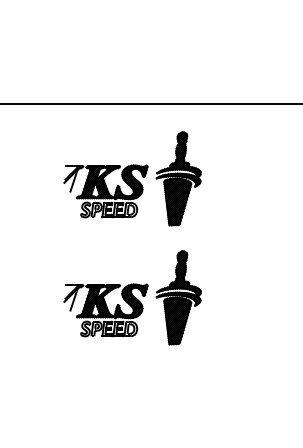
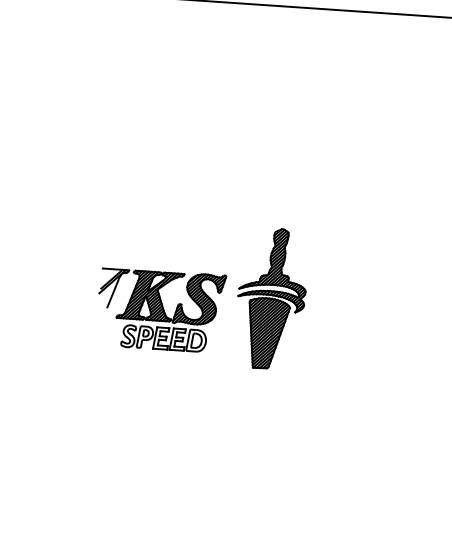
part: (132, 178) -> (214, 114), removed

